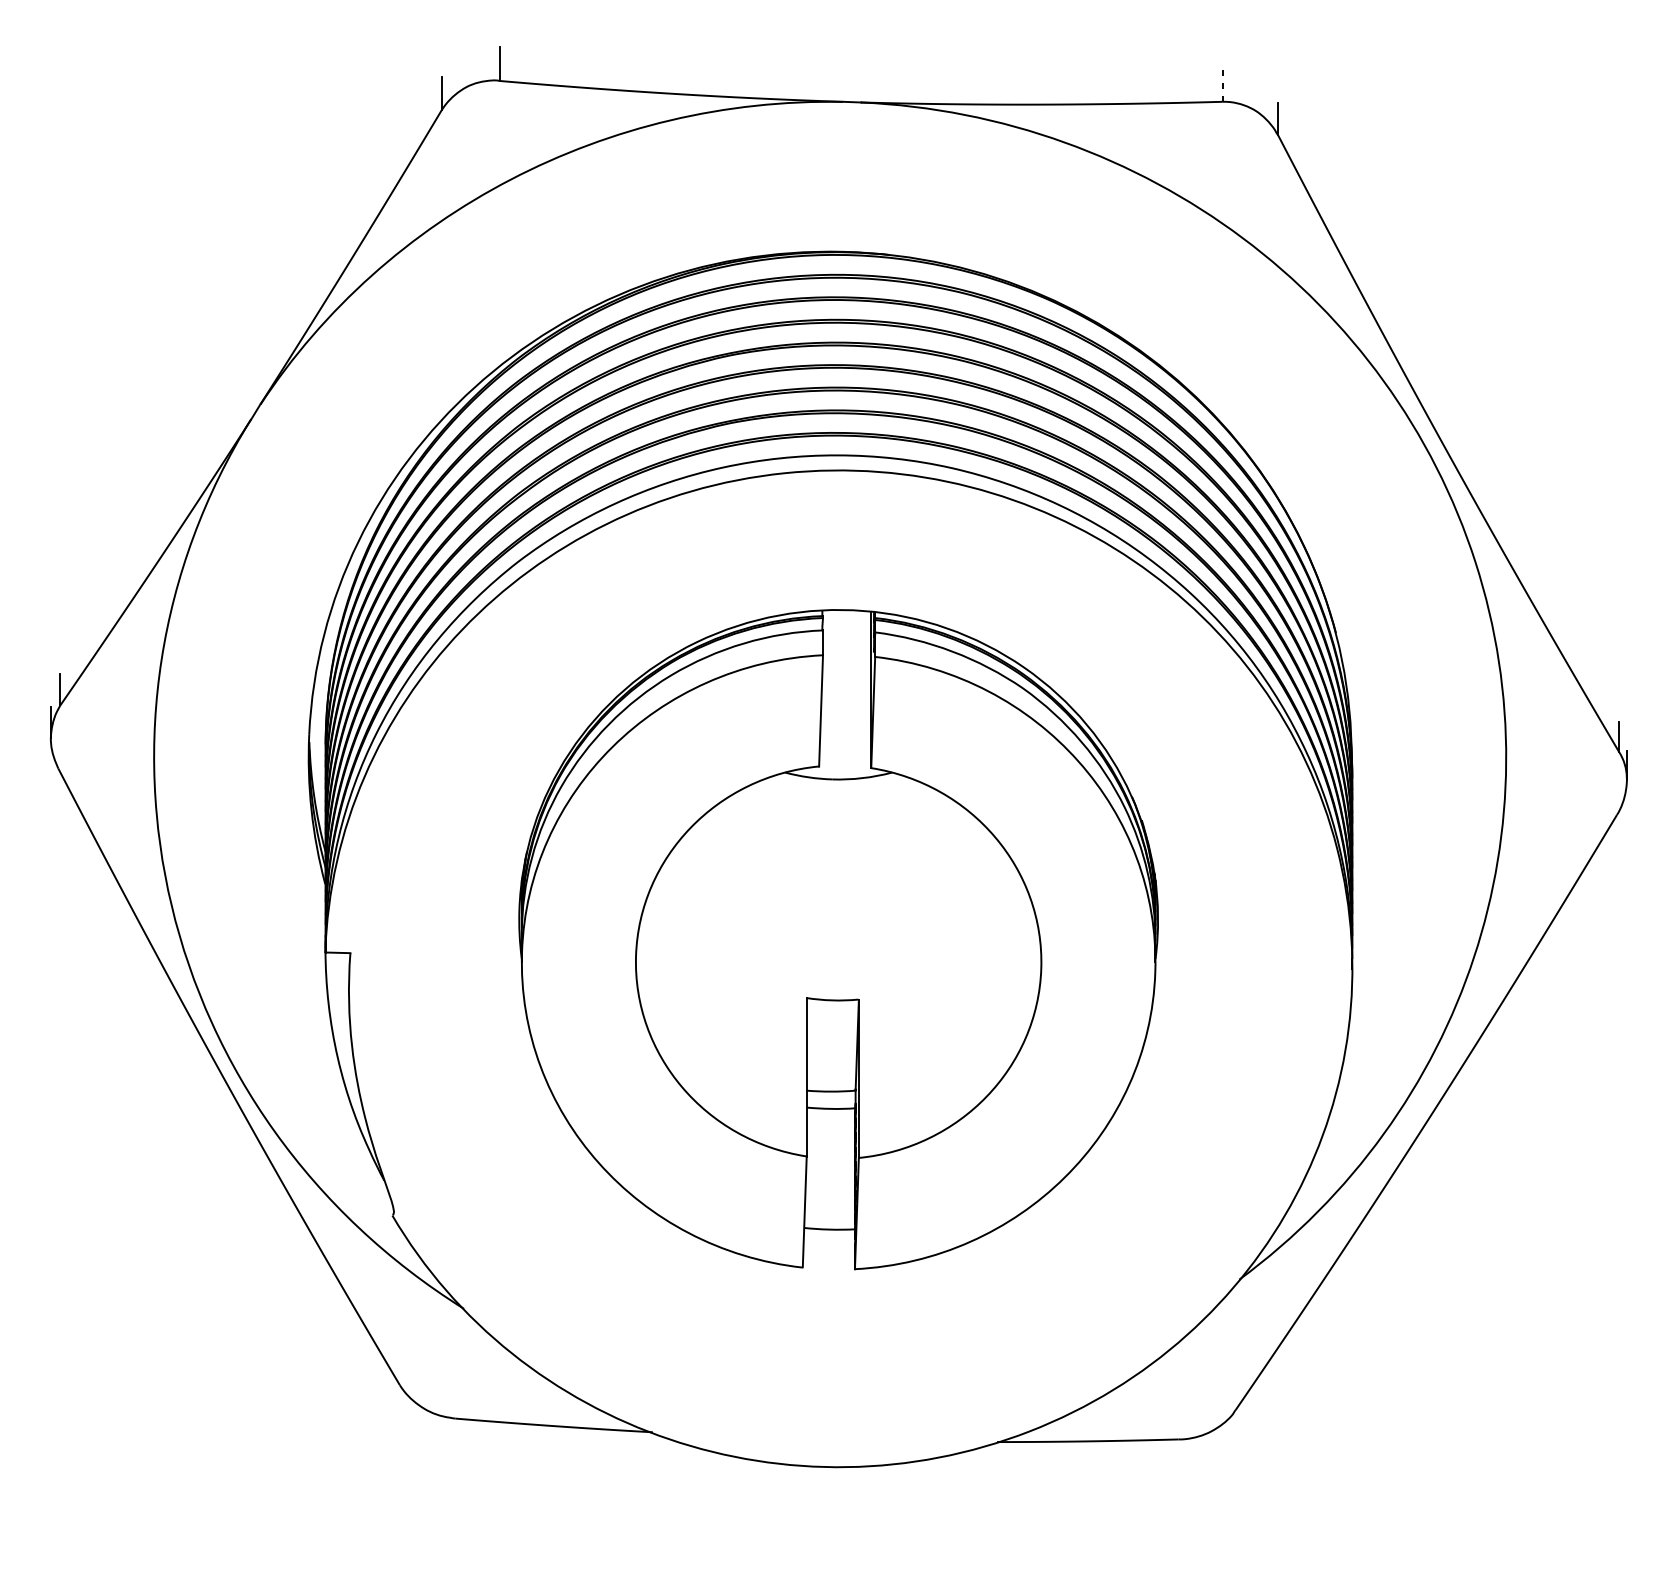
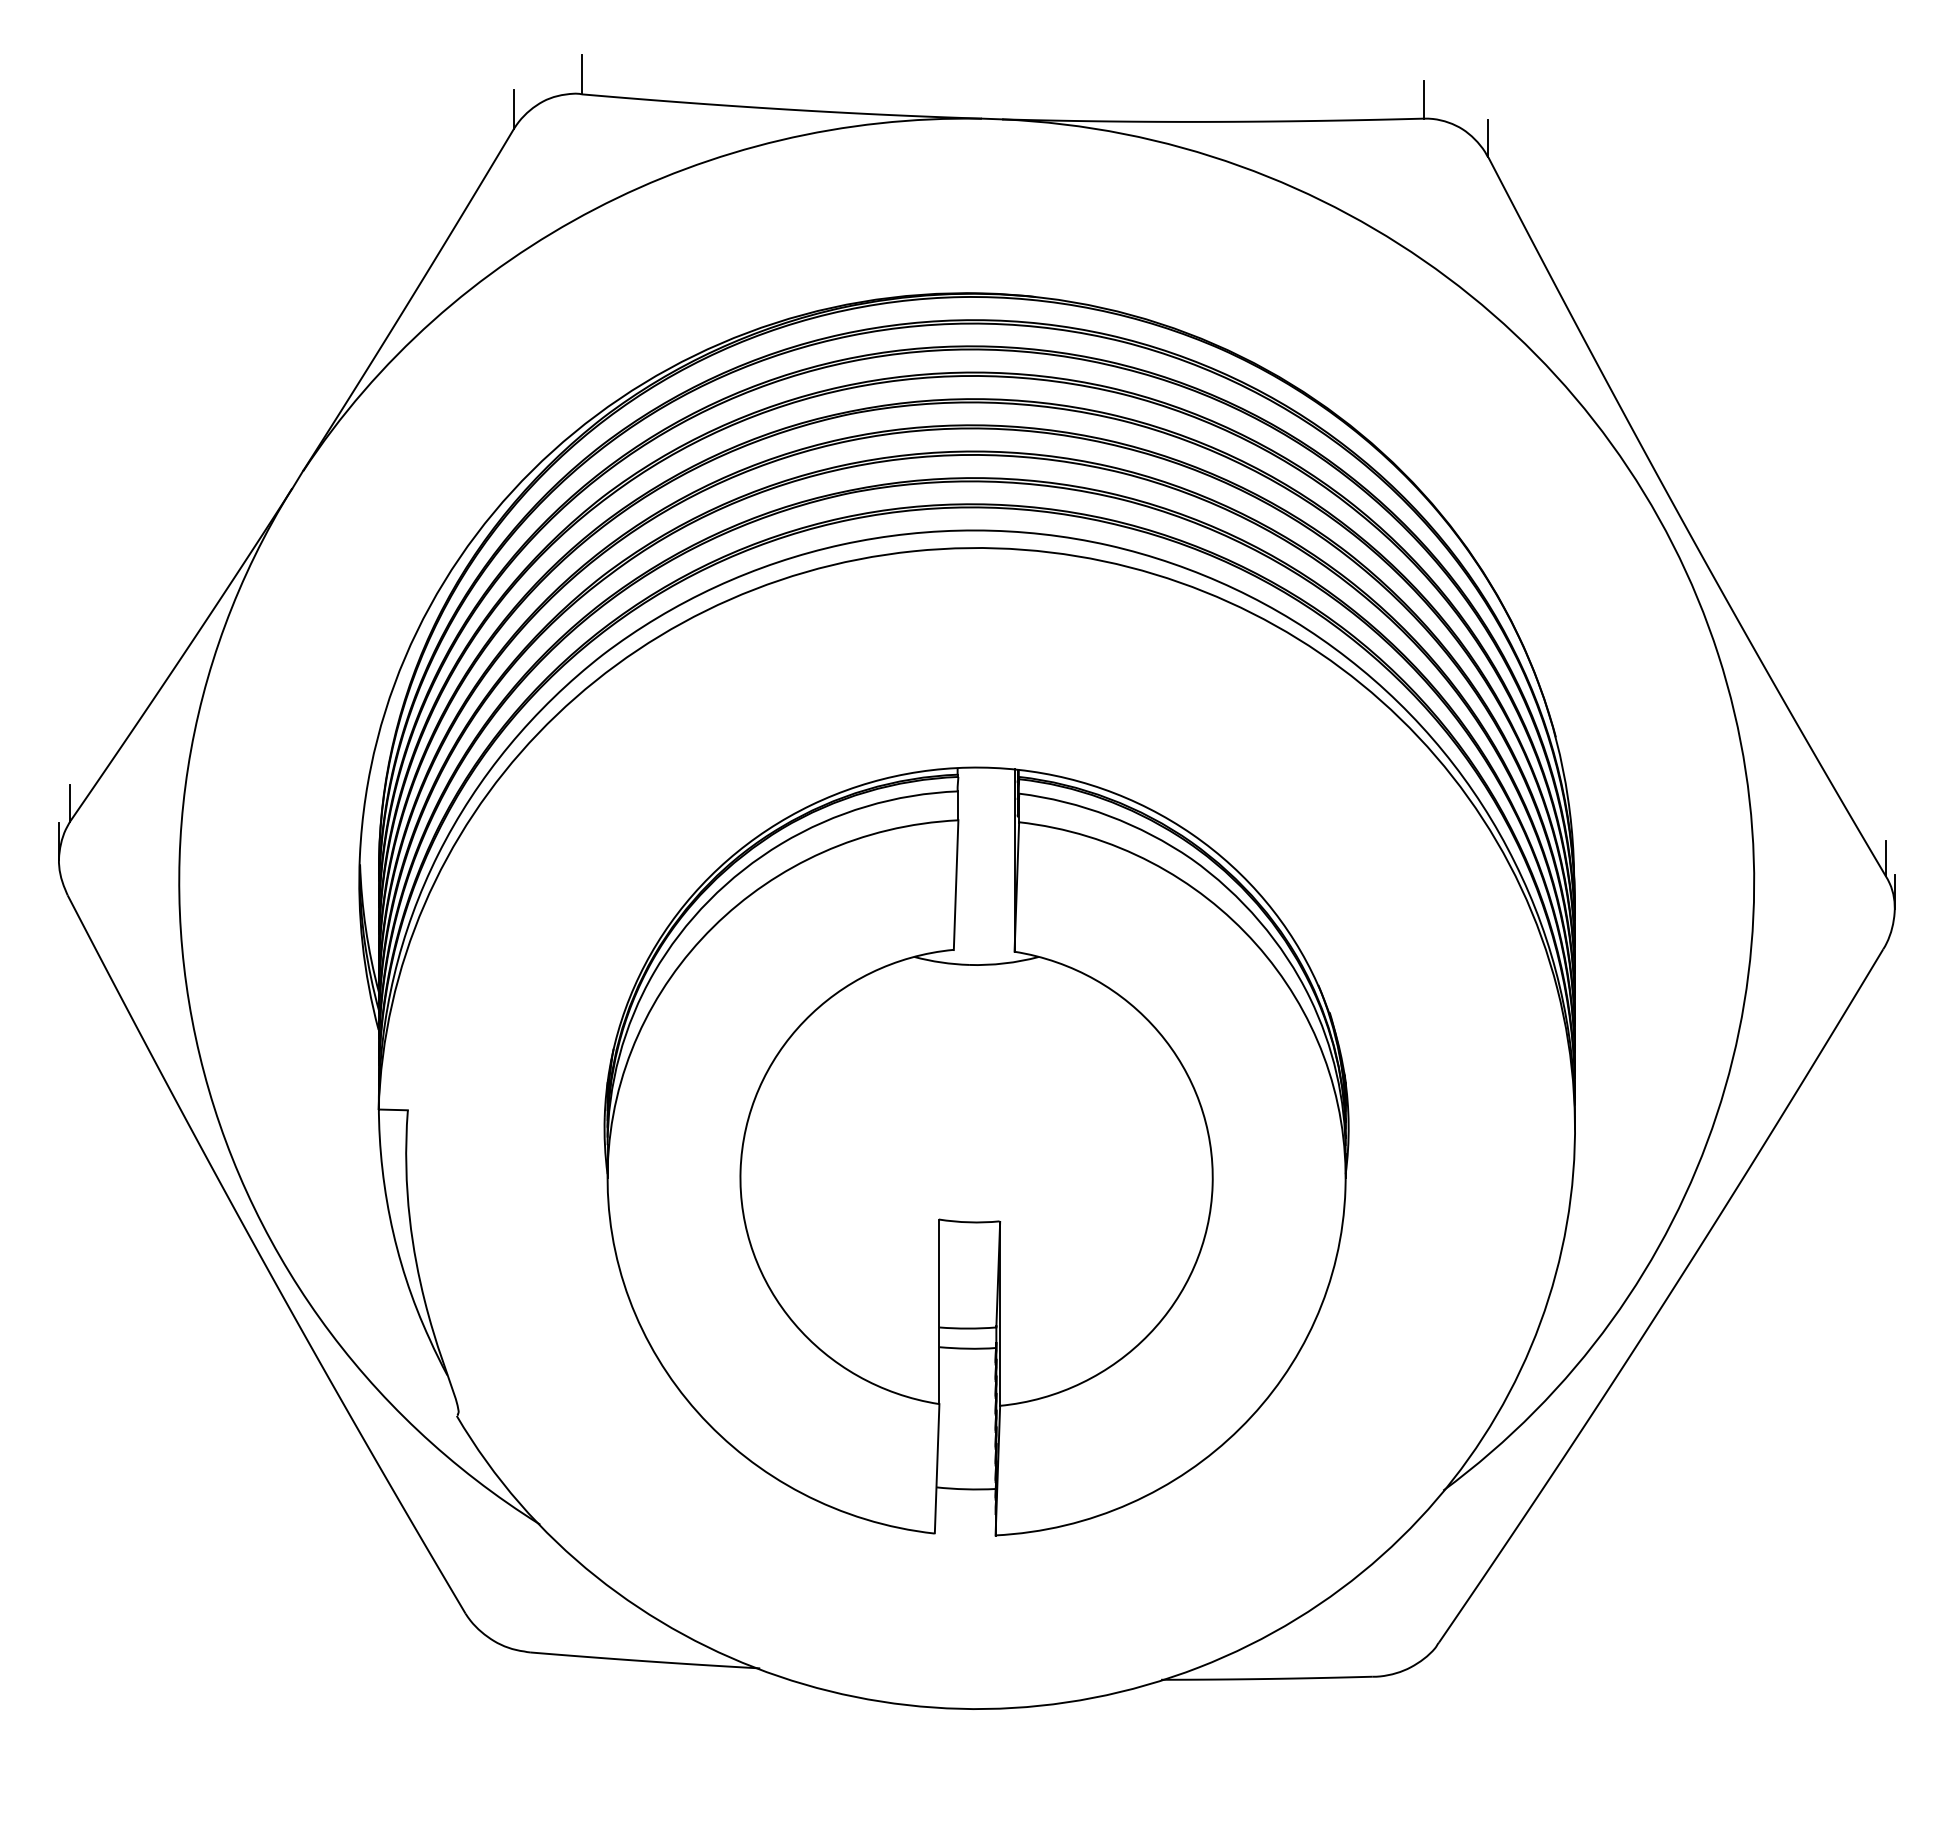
line: (1222, 86) -> (1423, 100), dashed -> solid
part: (838, 939) -> (976, 1151), moved

